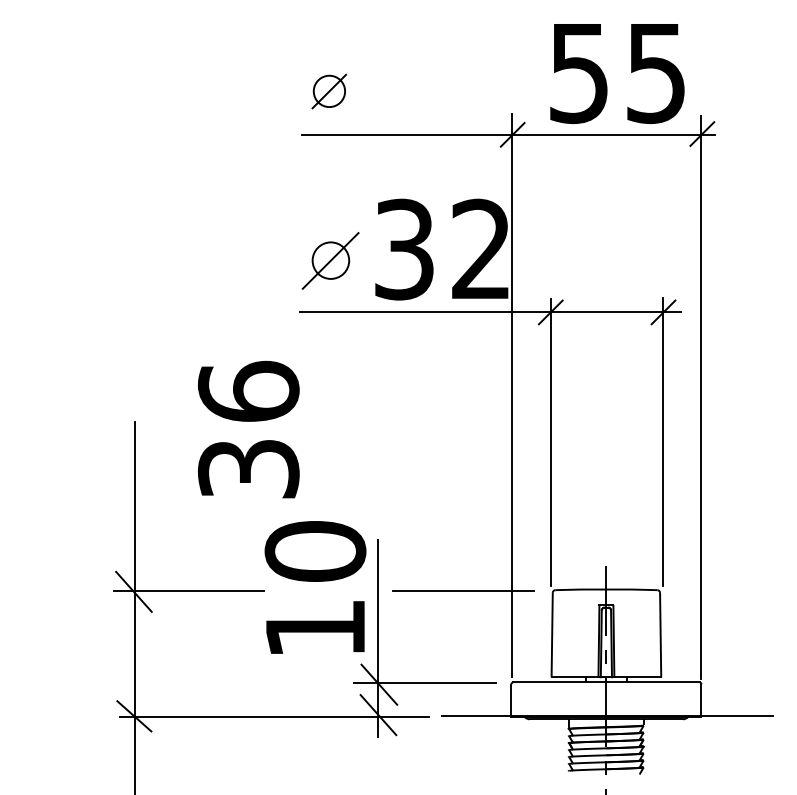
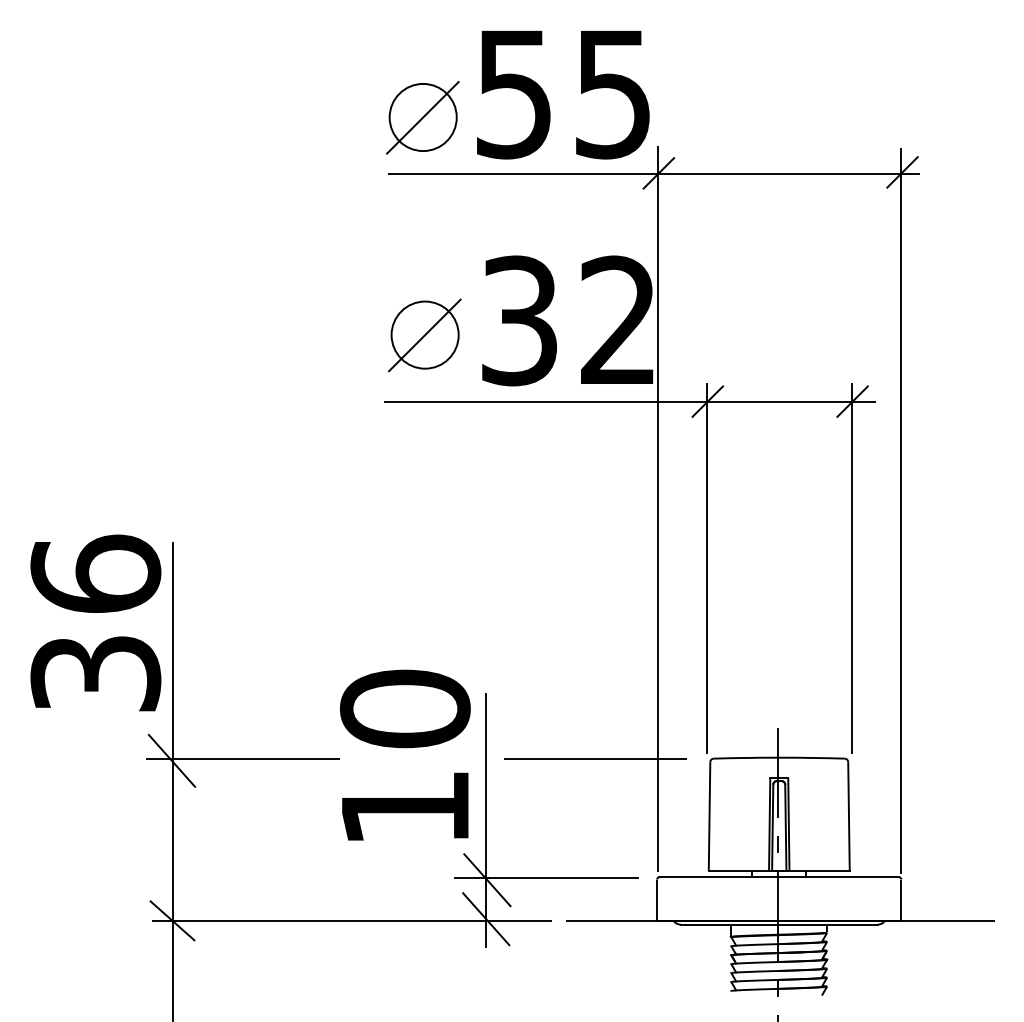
text: (617, 73) -> (563, 94), moved
part: (329, 91) -> (423, 117), size x1.67
circle: (330, 260) -> (424, 334), size x1.43
text: (248, 429) -> (95, 622), moved

